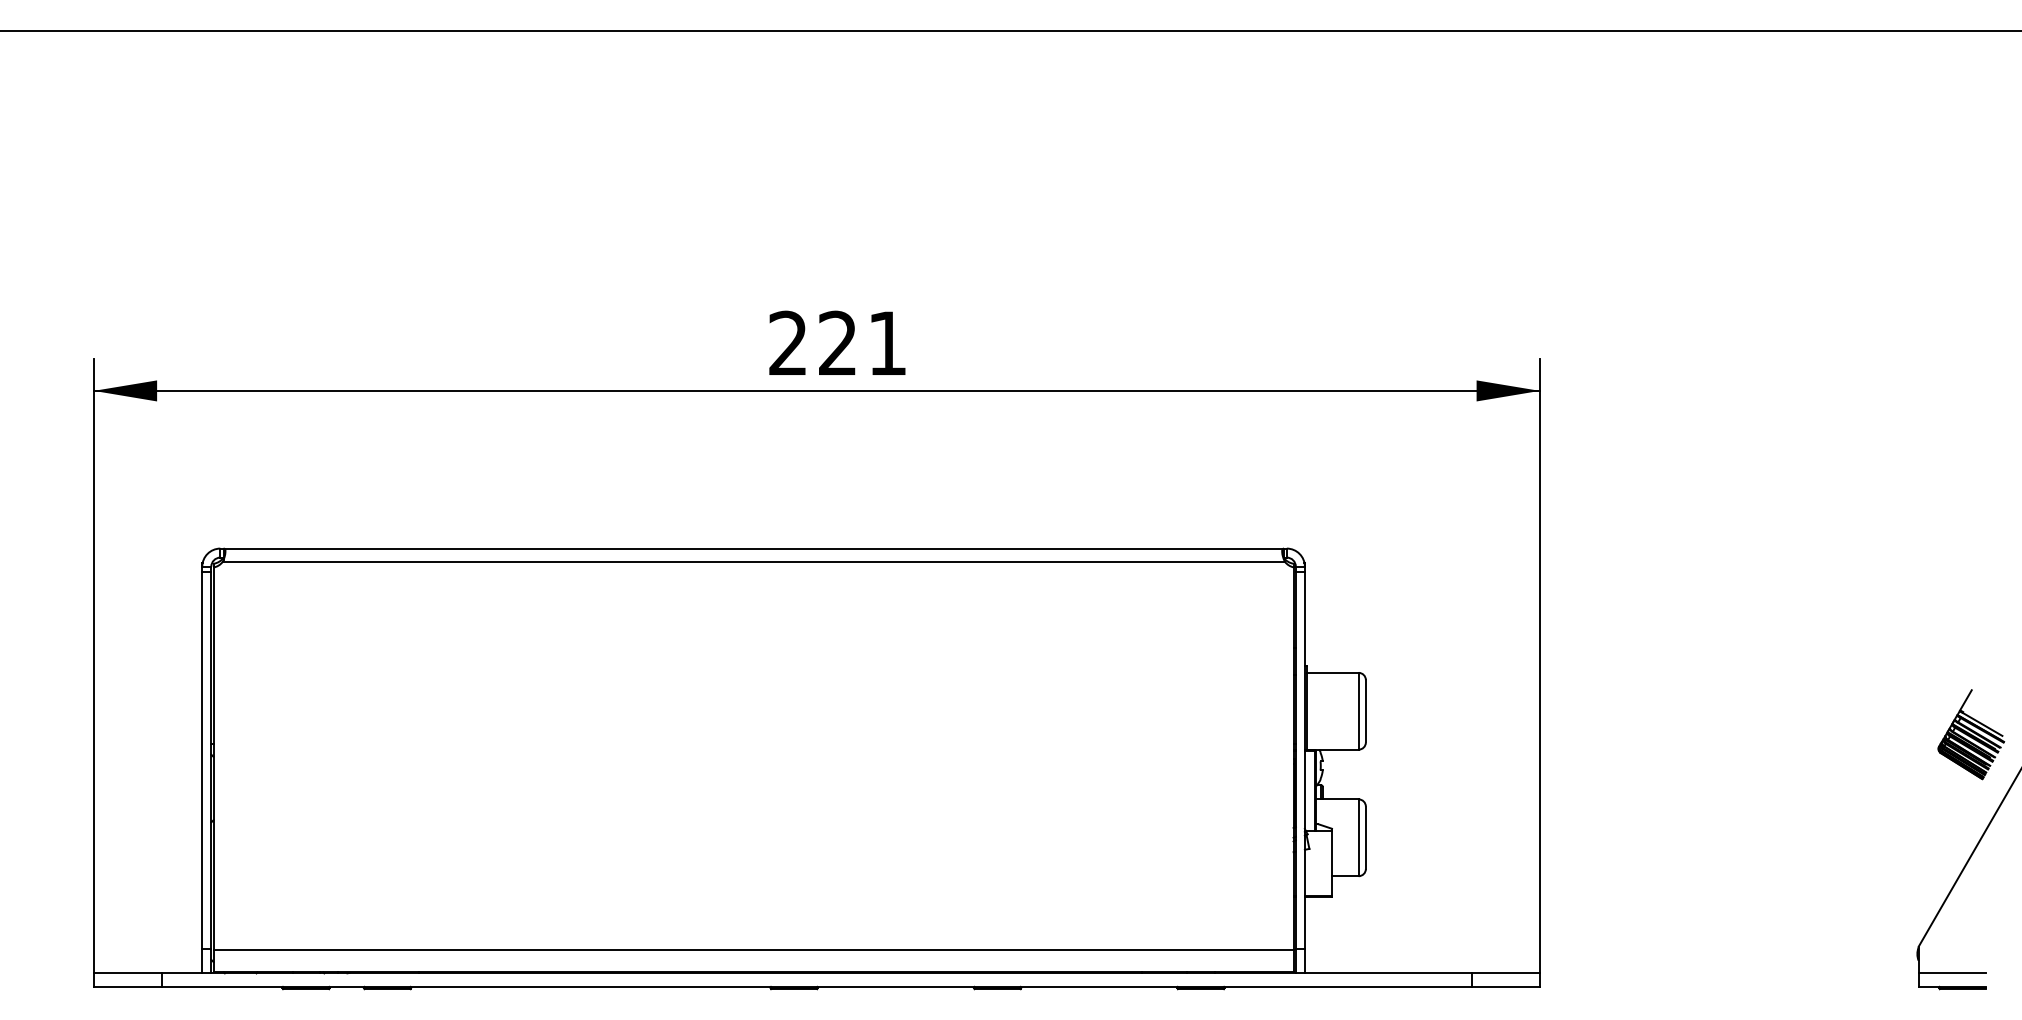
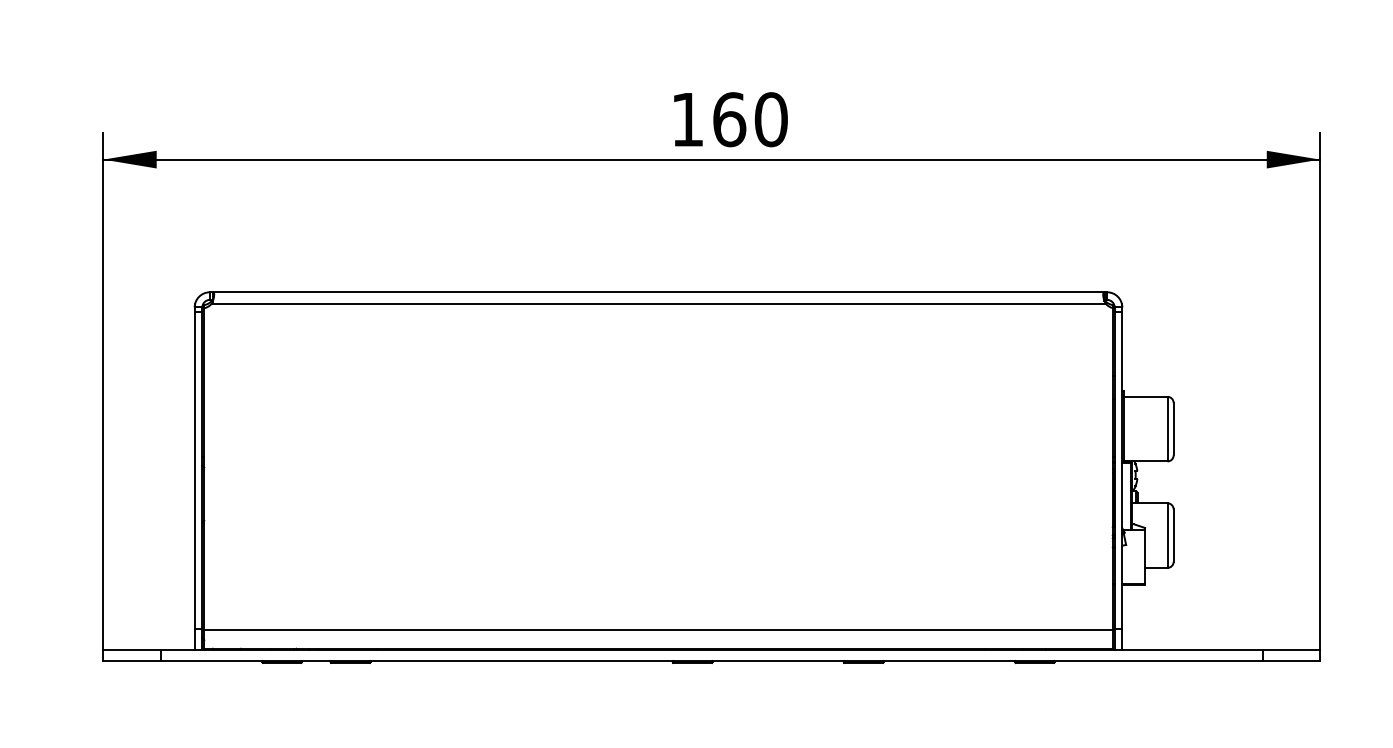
text: (838, 343) -> (729, 119), 221 -> 160

